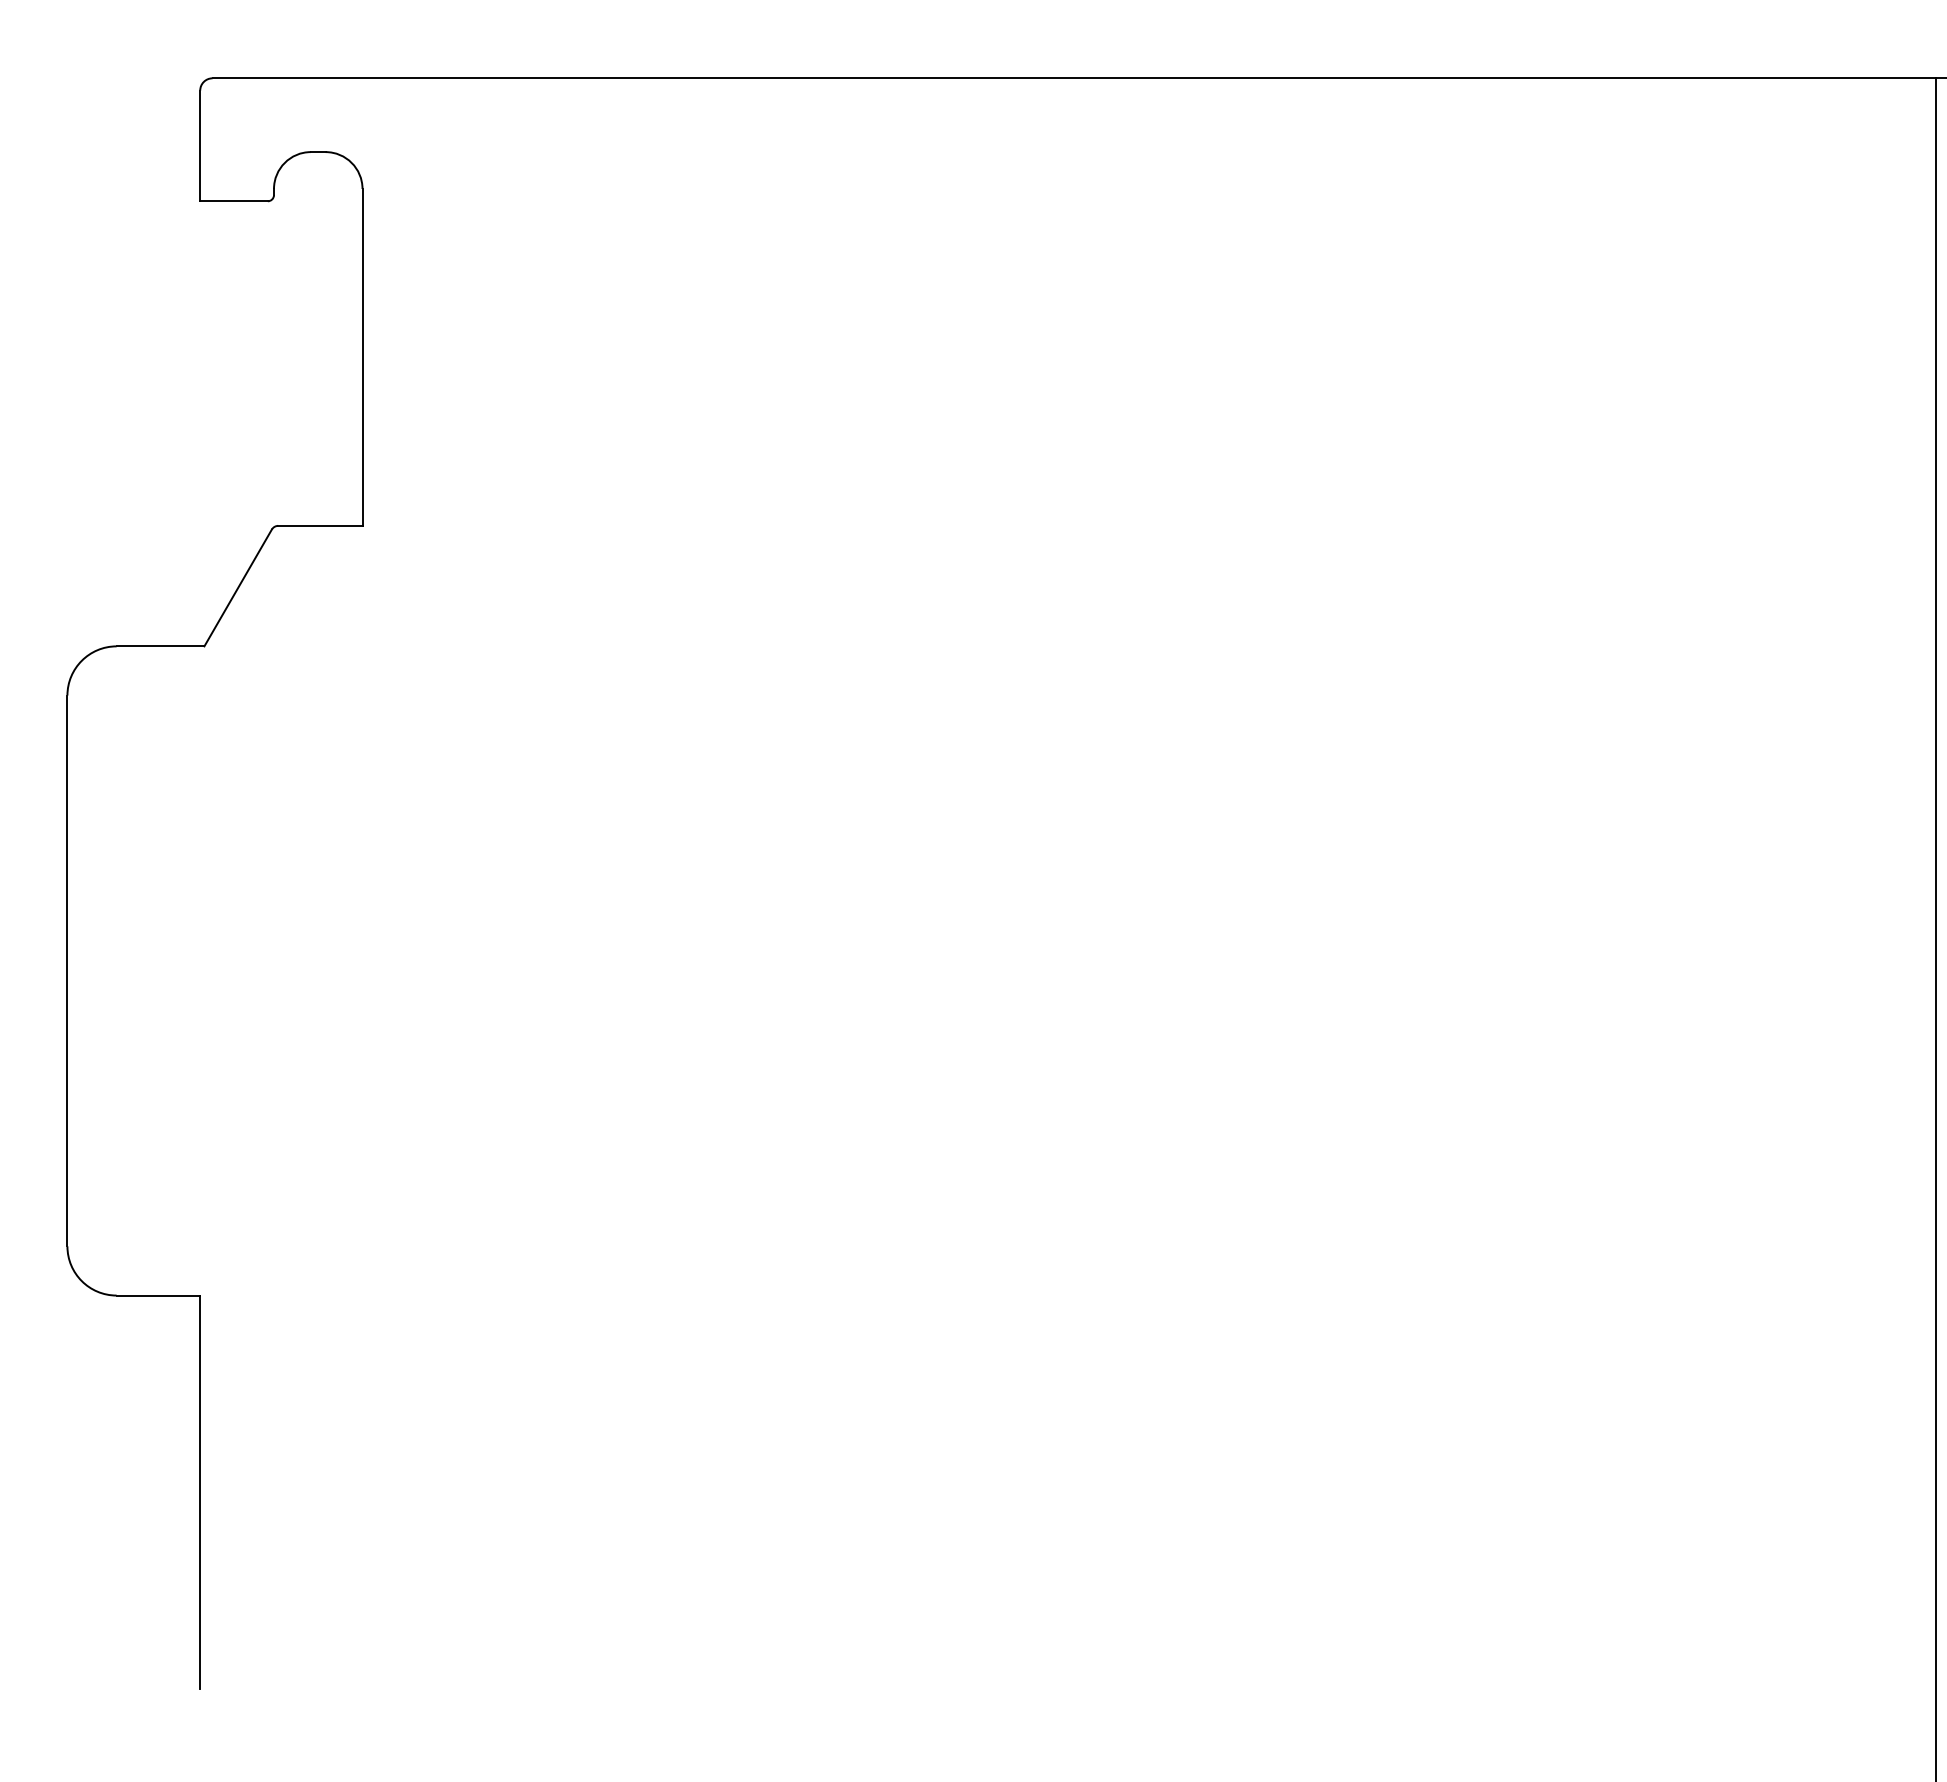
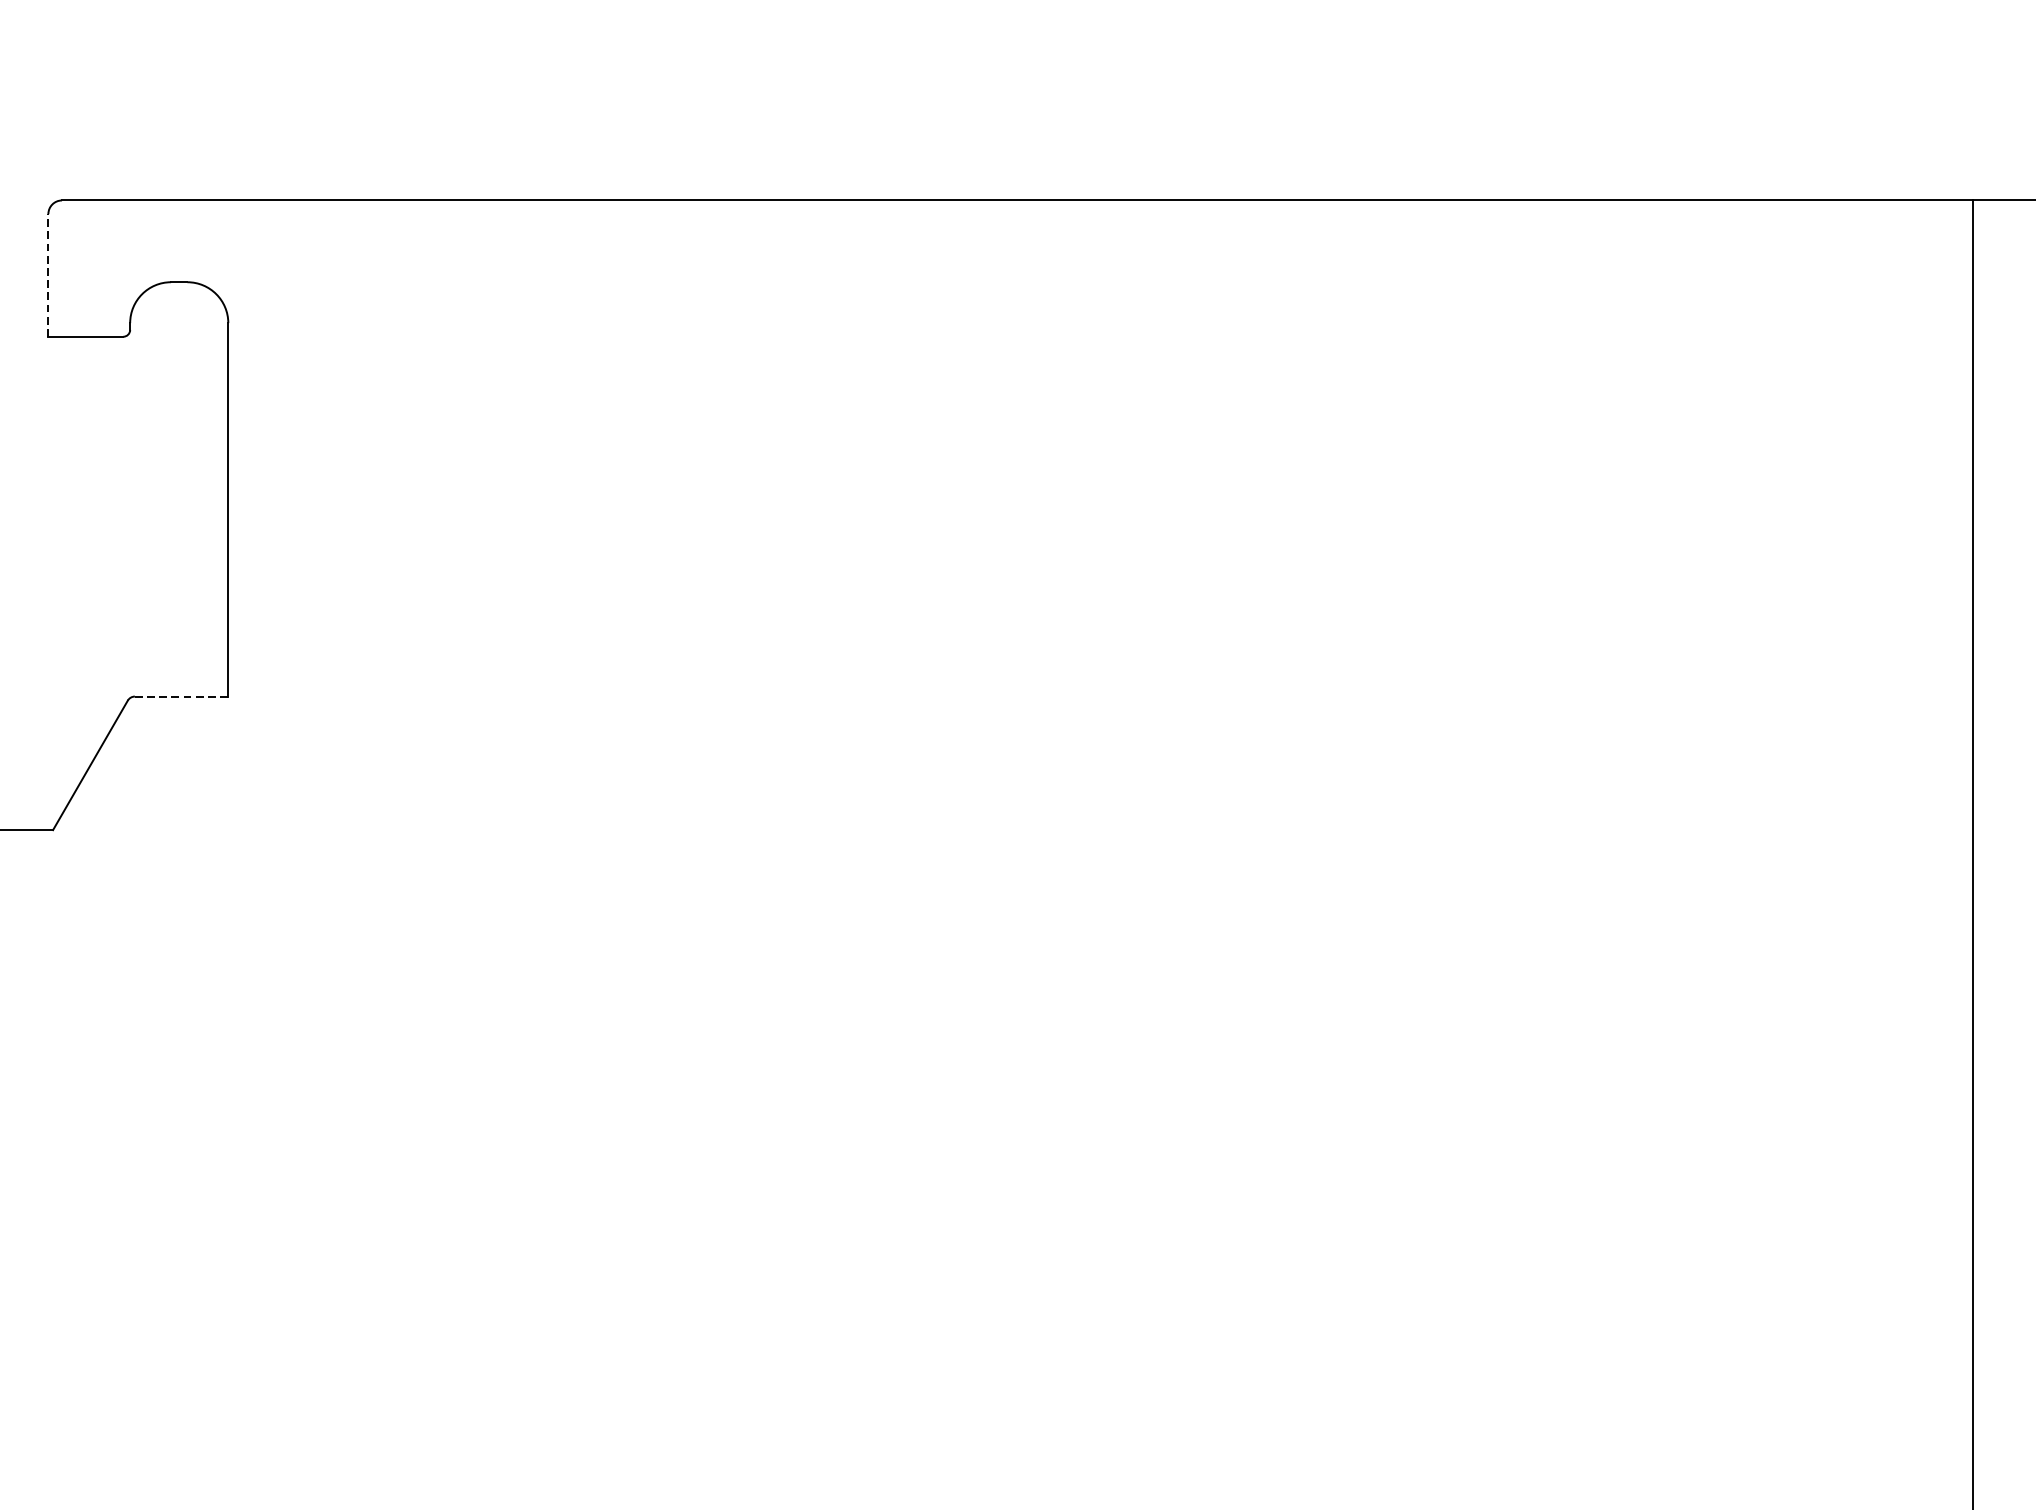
line: (200, 145) -> (48, 274), solid -> dashed
line: (320, 525) -> (181, 696), solid -> dashed

